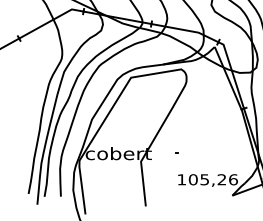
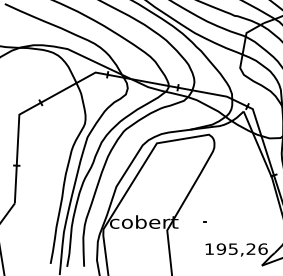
text: (192, 179) -> (220, 248), 105,26 -> 195,26

